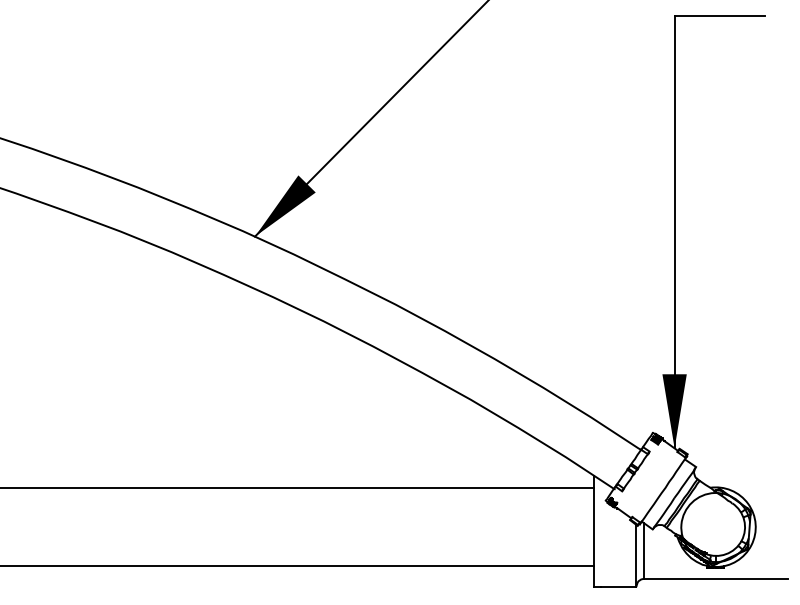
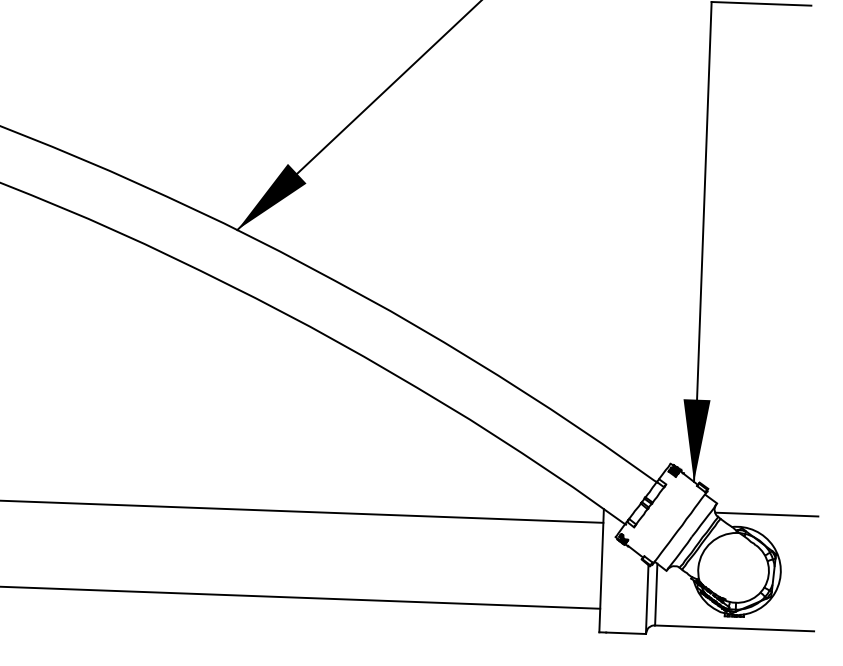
line: (740, 475) -> (765, 514), added

